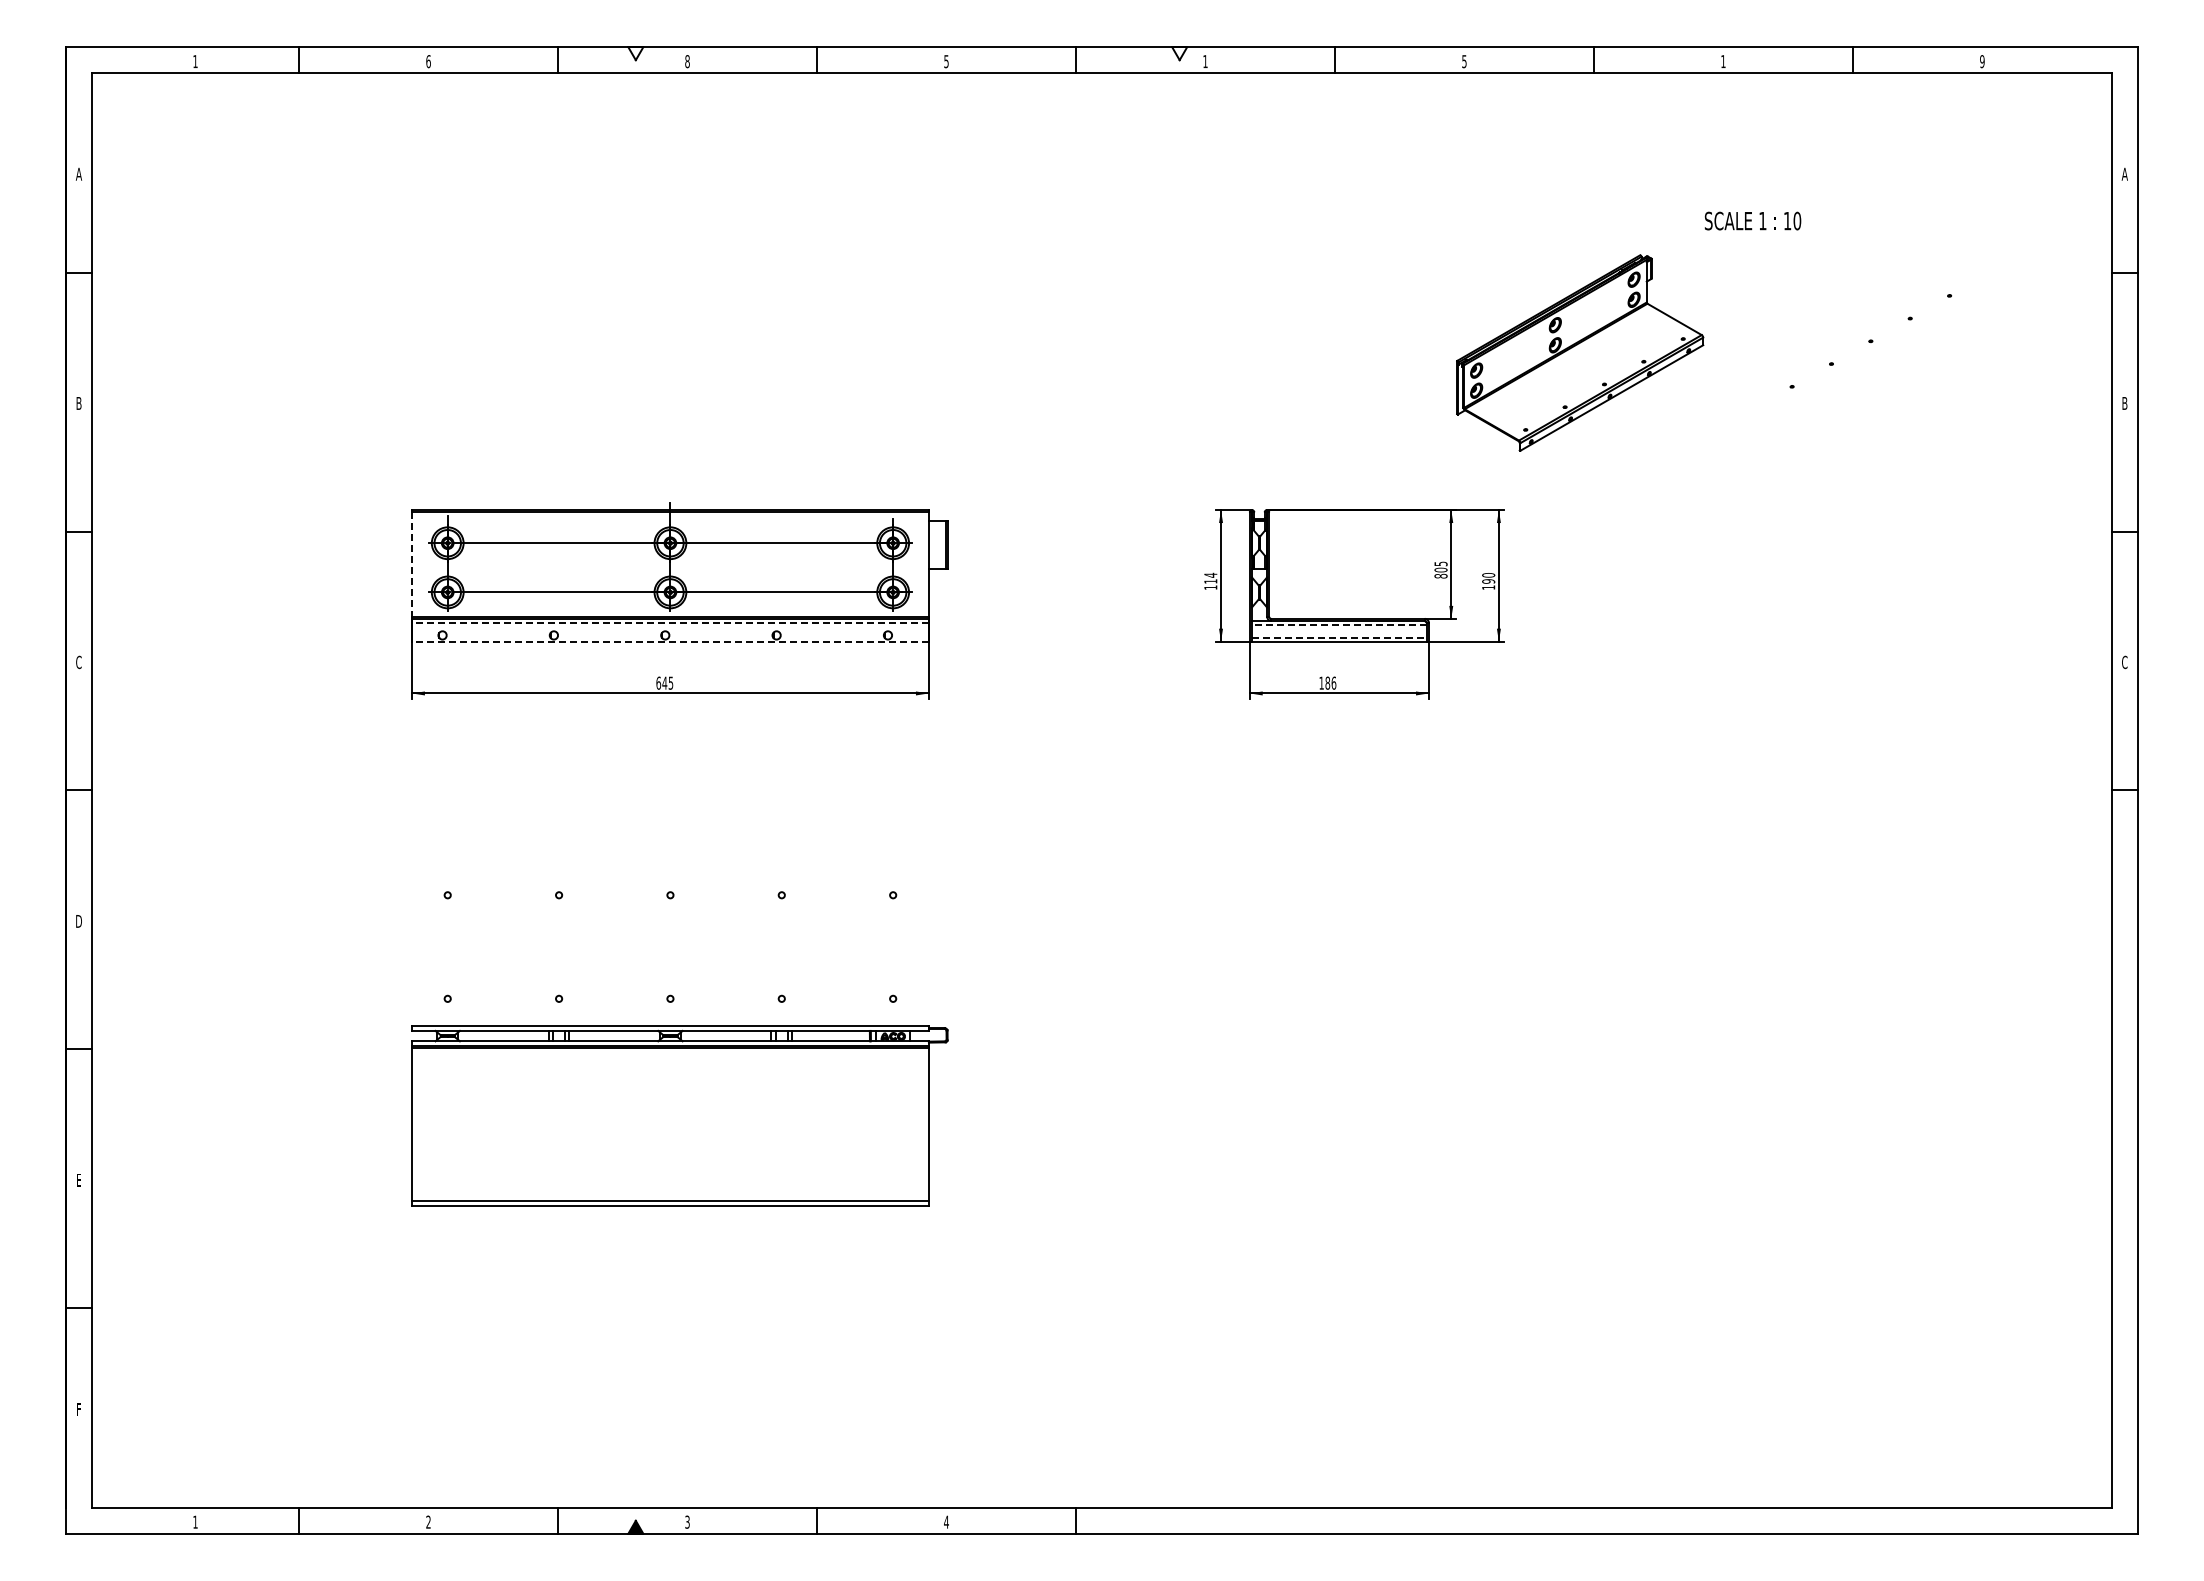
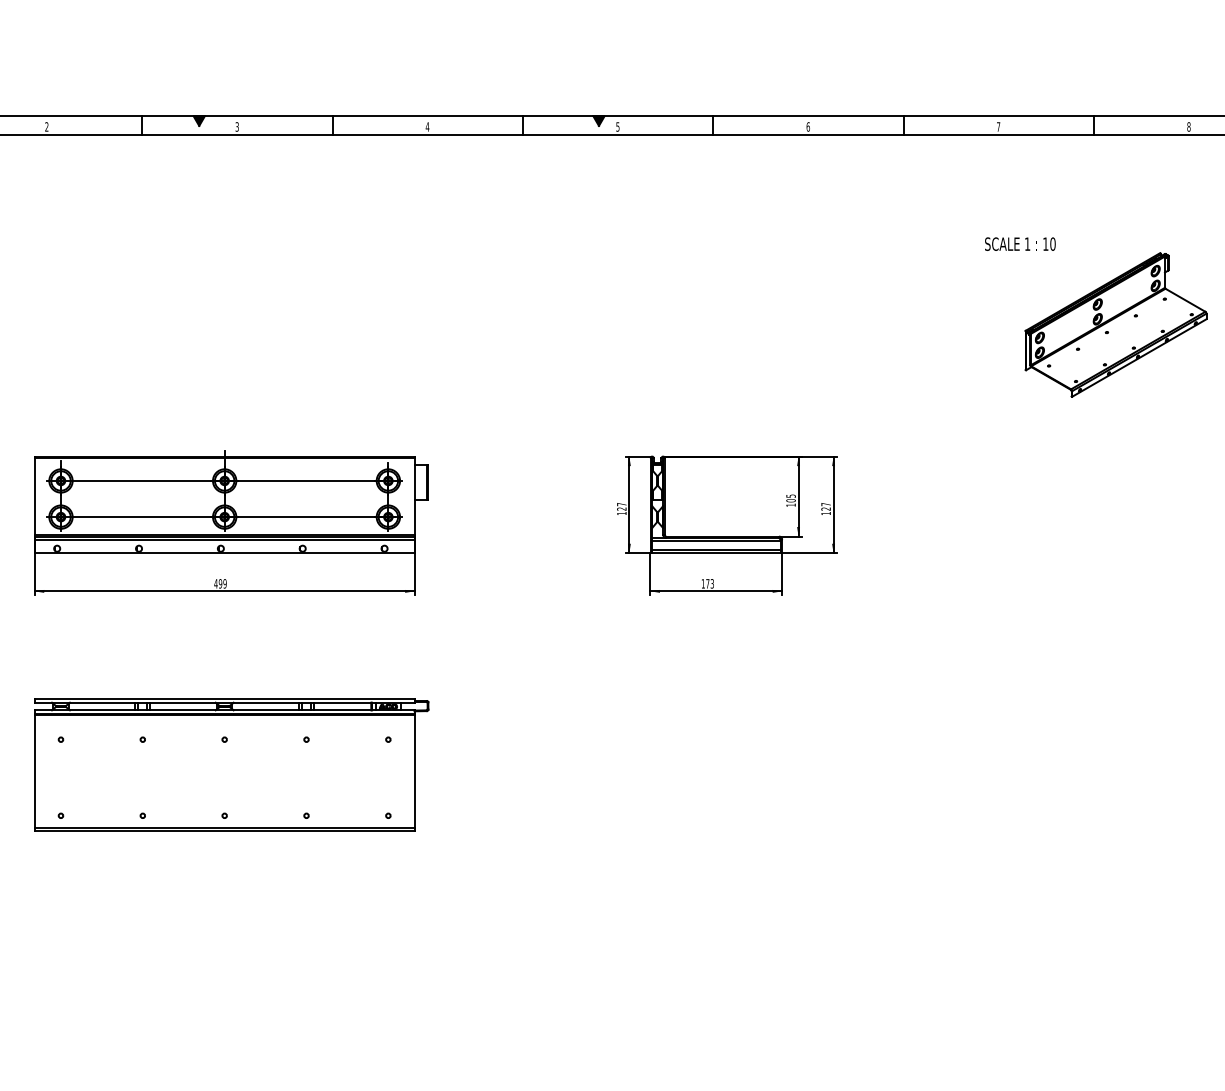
fill: (635, 53) -> (199, 121), added
fill: (1179, 53) -> (598, 121), added
text: (428, 61) -> (46, 126), 6 -> 2
text: (687, 61) -> (237, 126), 8 -> 3
text: (946, 61) -> (427, 126), 5 -> 4
text: (1205, 61) -> (617, 126), 1 -> 5
text: (1464, 61) -> (808, 126), 5 -> 6
text: (1723, 61) -> (998, 126), 1 -> 7
text: (1982, 61) -> (1189, 126), 9 -> 8
part: (1580, 352) -> (1116, 324), moved
line: (412, 565) -> (35, 497), dashed -> solid
text: (1440, 575) -> (790, 504), 805 -> 105
text: (1210, 577) -> (621, 506), 114 -> 127
text: (1488, 578) -> (825, 506), 190 -> 127
line: (669, 623) -> (223, 539), dashed -> solid
line: (1339, 625) -> (716, 541), dashed -> solid
line: (1339, 637) -> (716, 550), dashed -> solid
line: (669, 641) -> (223, 553), dashed -> solid
text: (664, 682) -> (220, 583), 645 -> 499
text: (1330, 682) -> (709, 583), 186 -> 173
part: (679, 1115) -> (231, 764), moved

